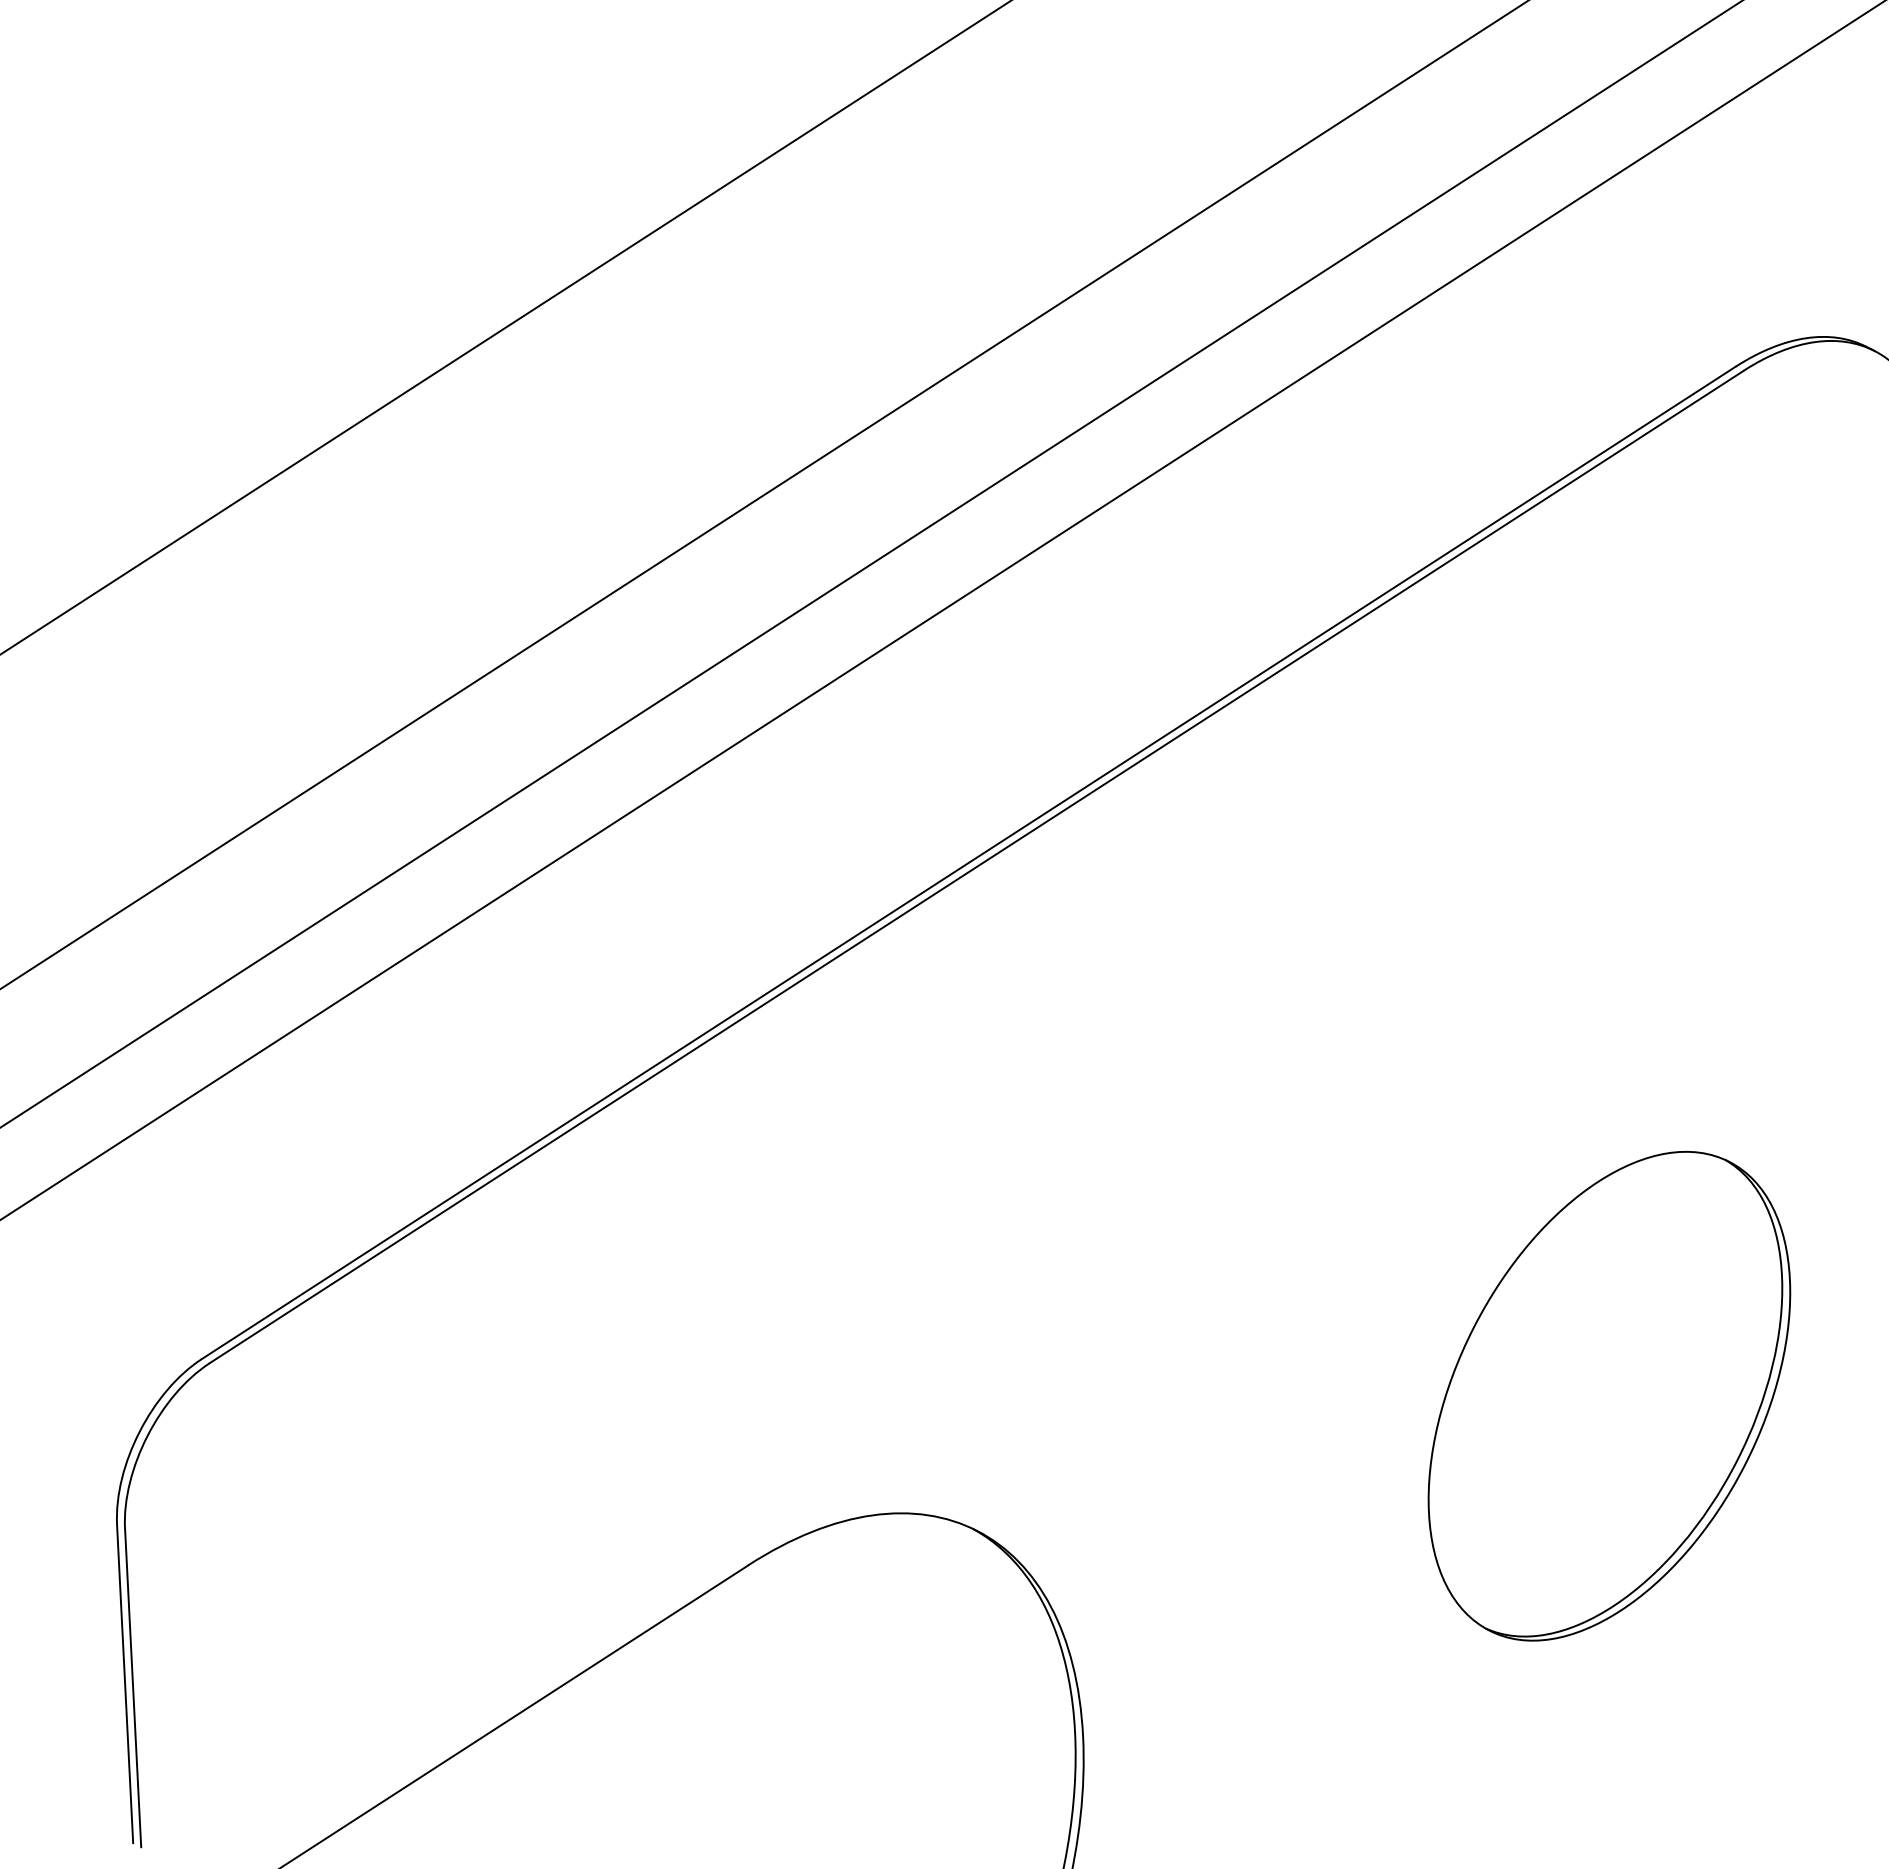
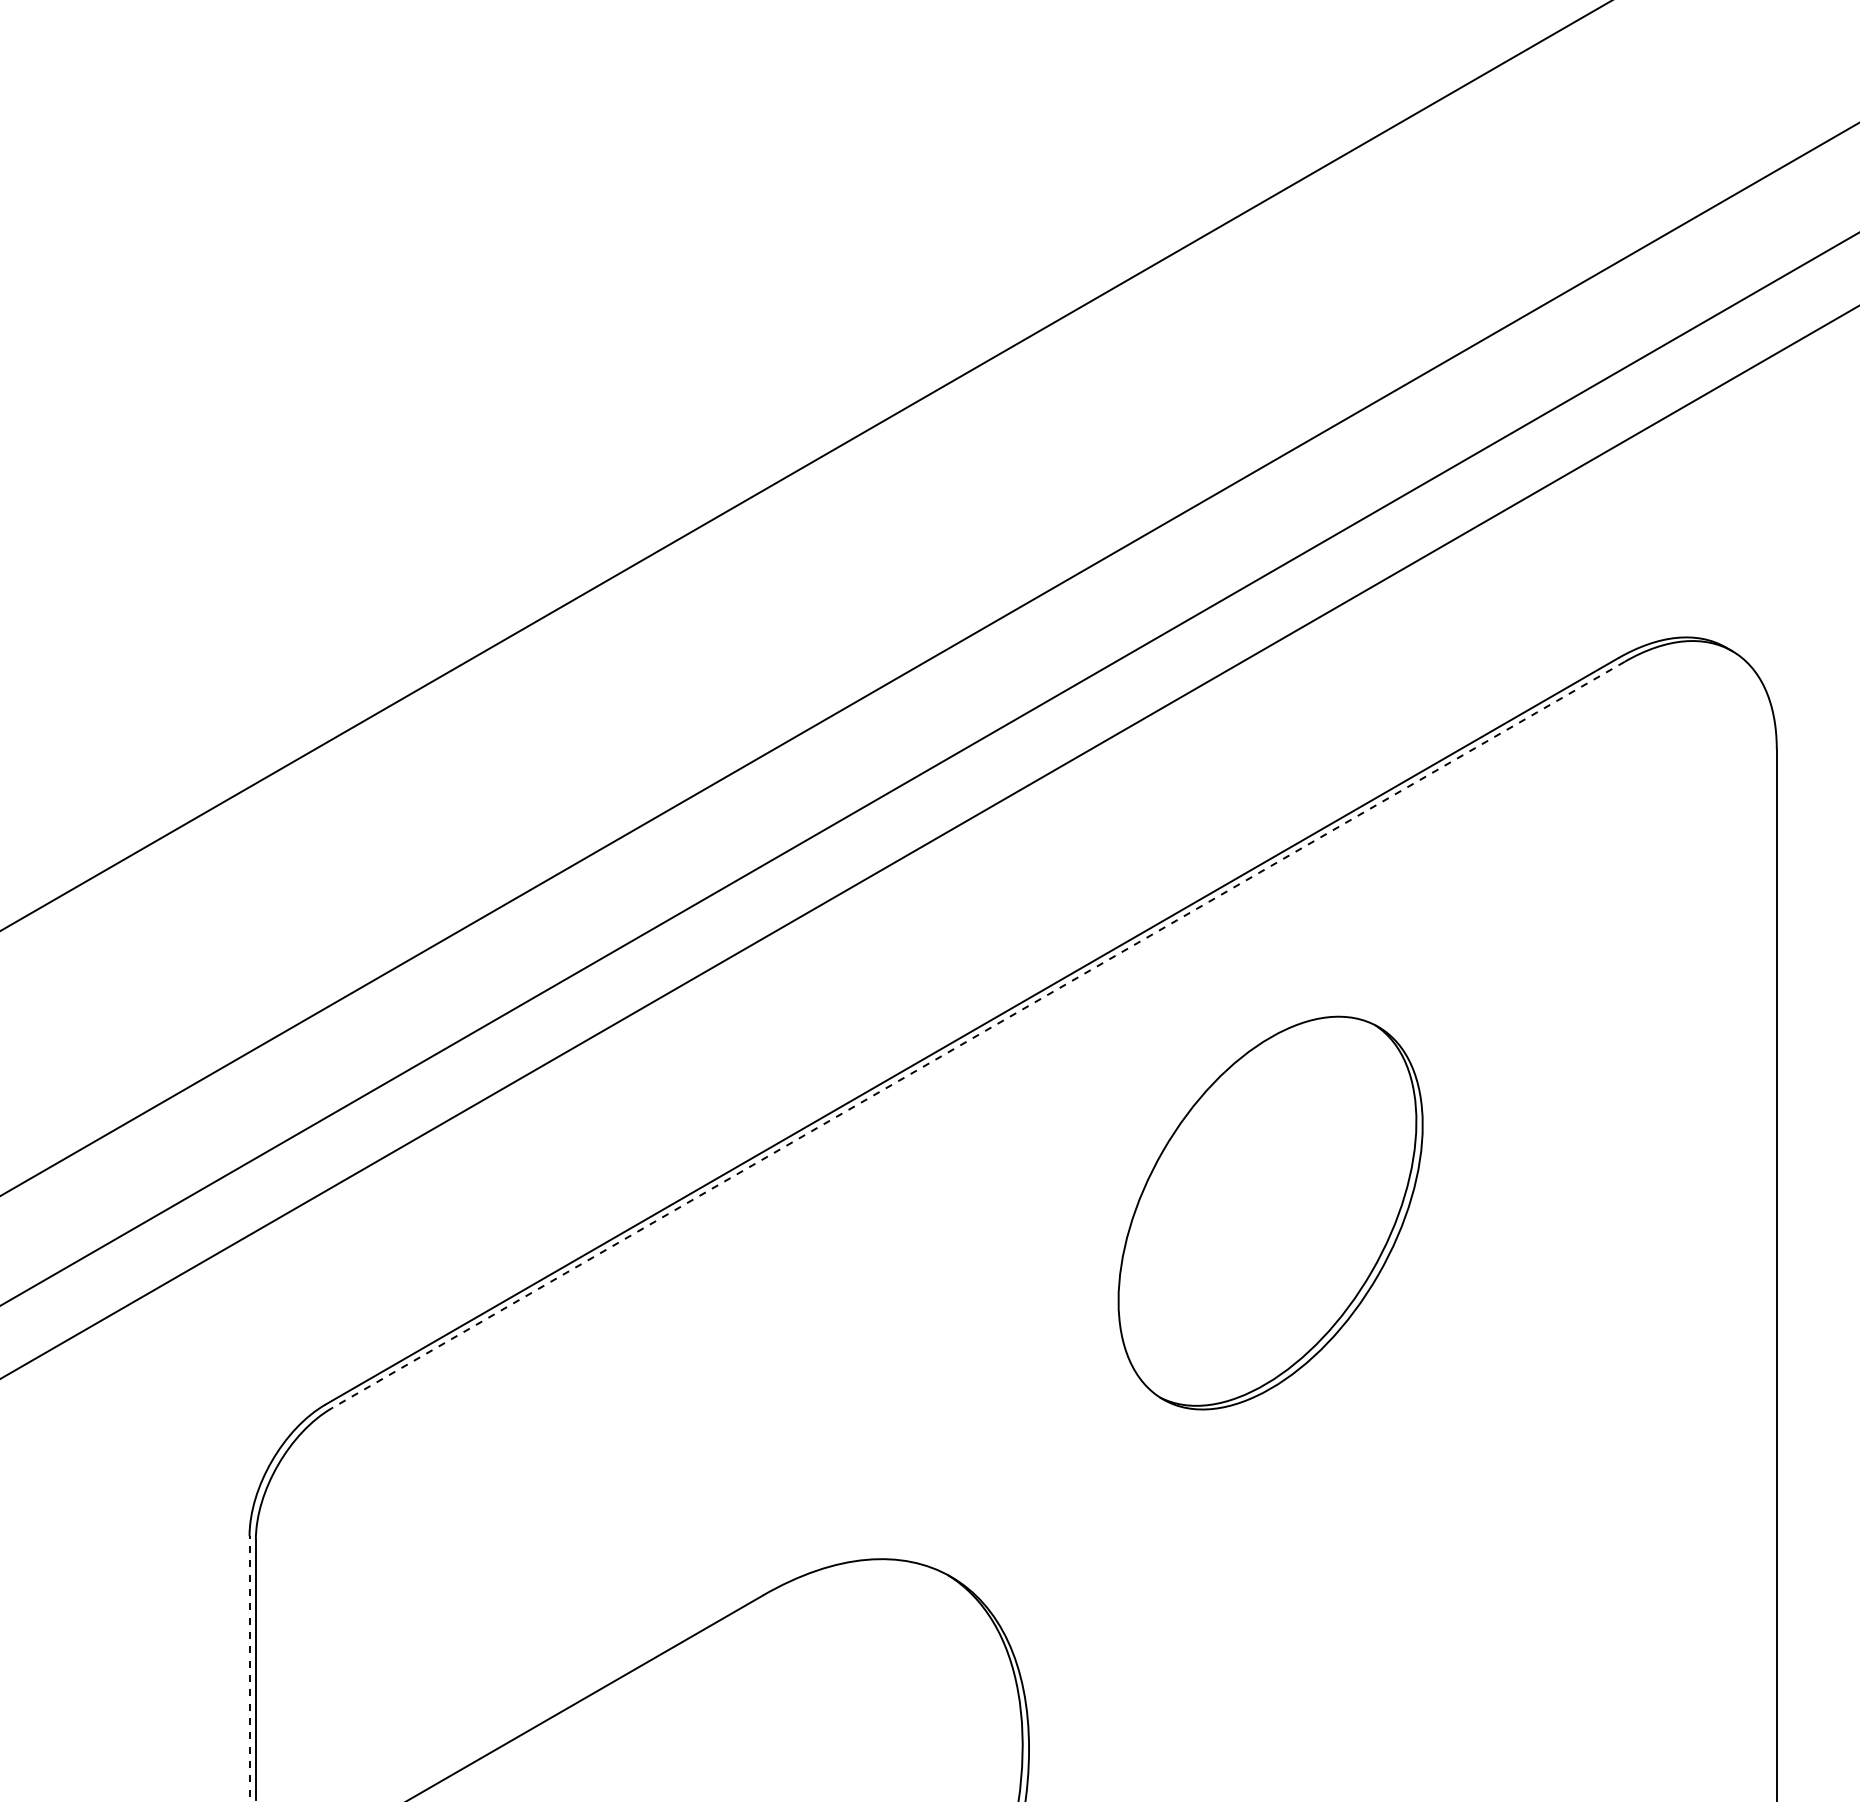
line: (975, 867) -> (977, 1035), solid -> dashed
part: (1609, 1395) -> (1270, 1212), moved
line: (125, 1683) -> (249, 1666), solid -> dashed

